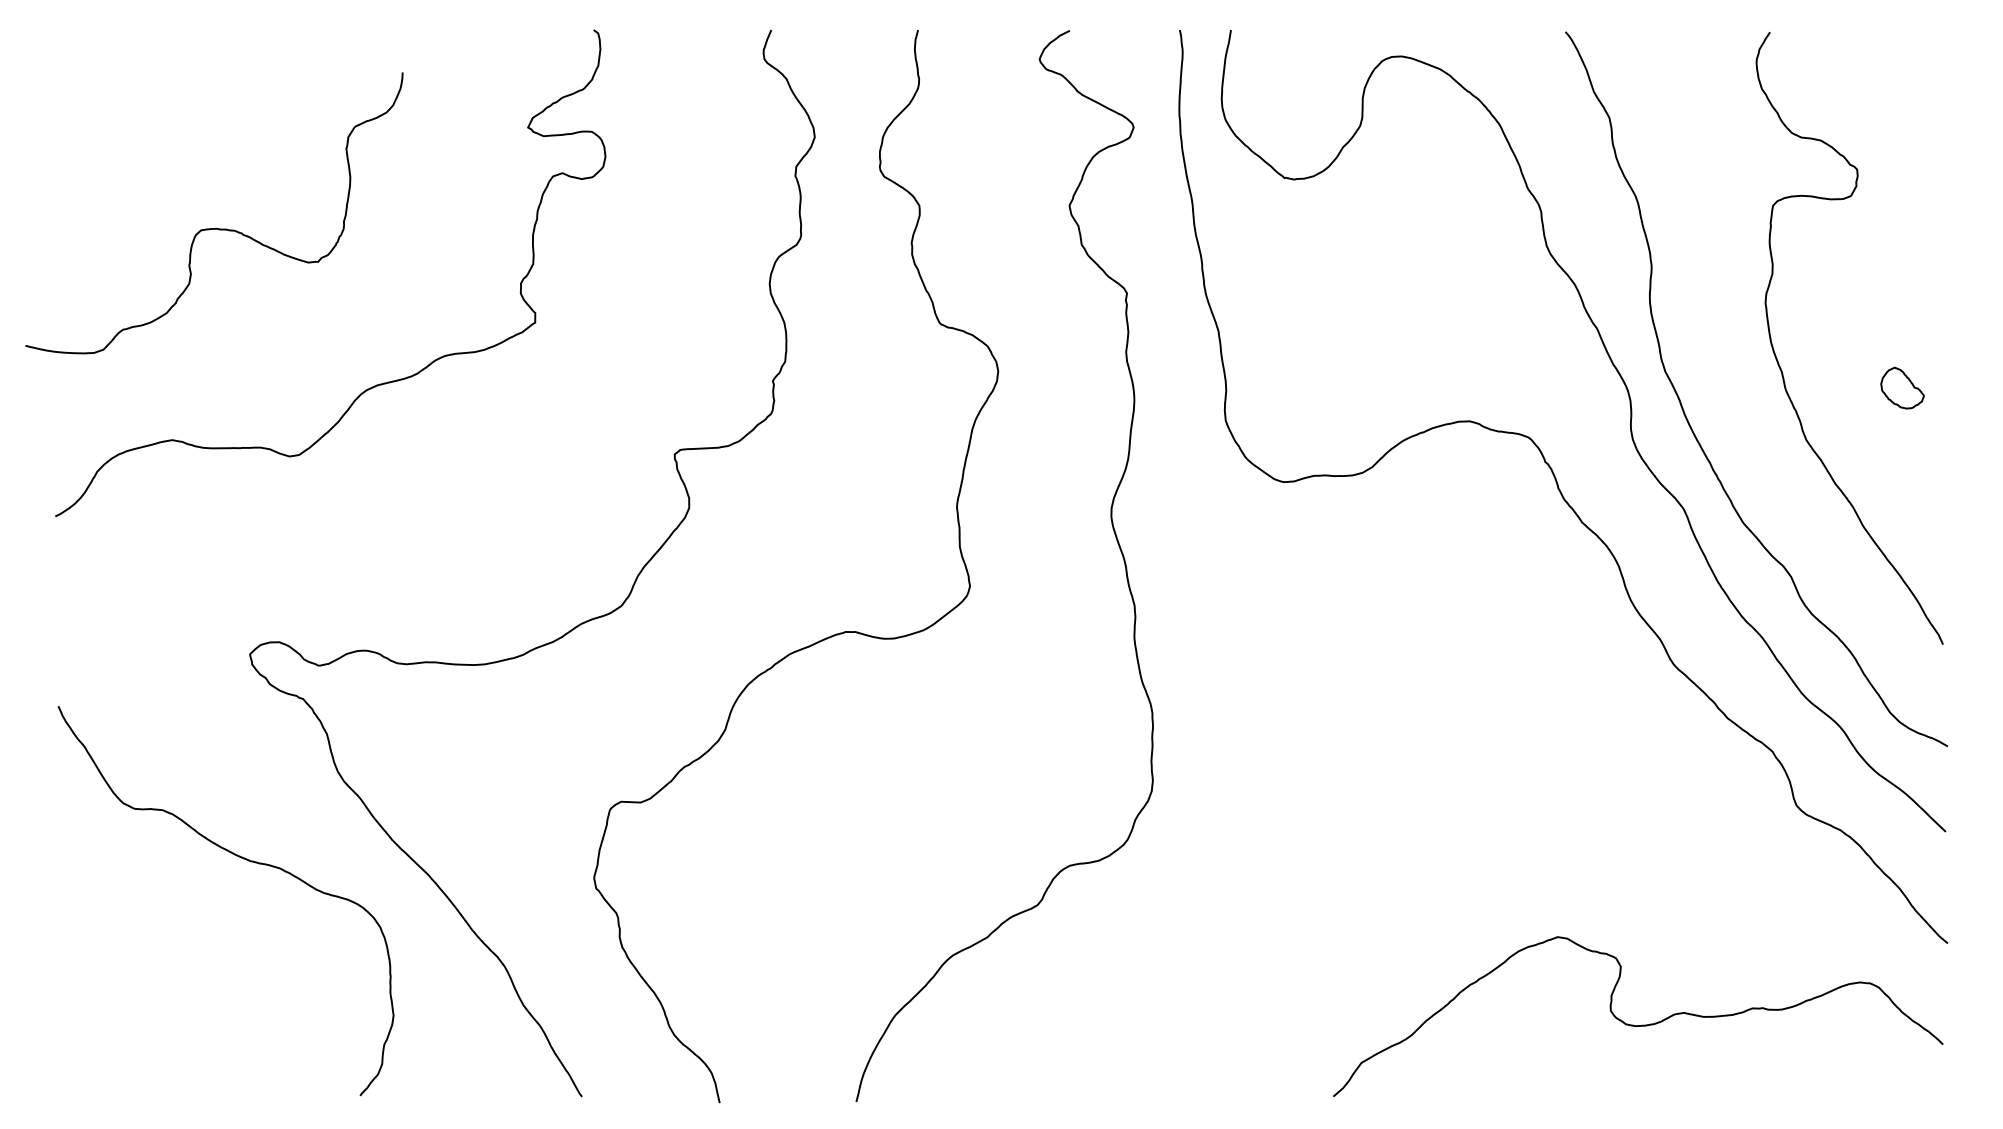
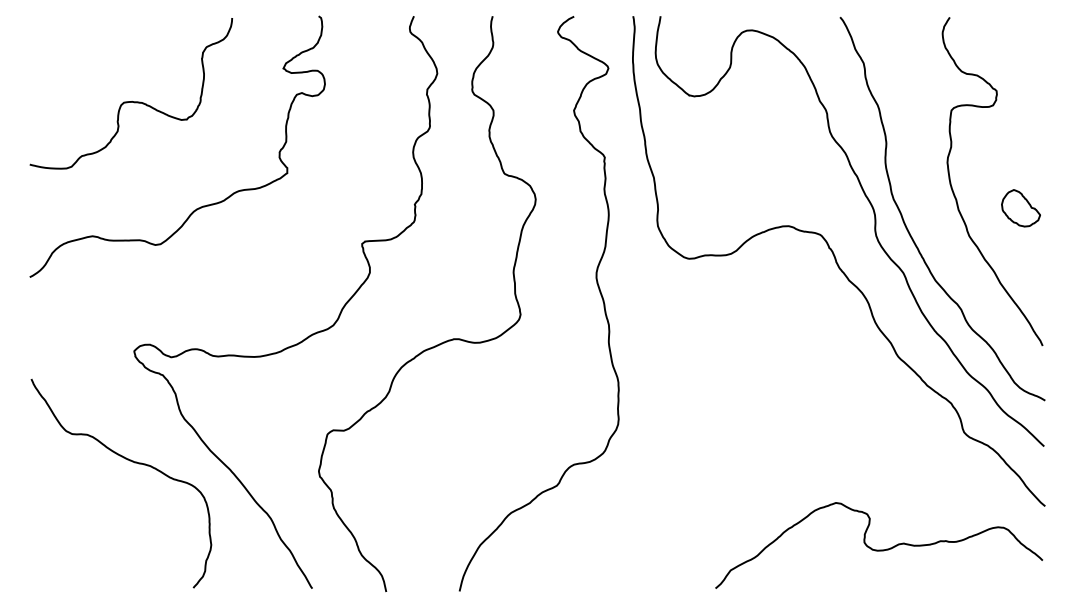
curve: (213, 228) -> (130, 101), moved
part: (1901, 388) -> (1020, 208), size x1.67

